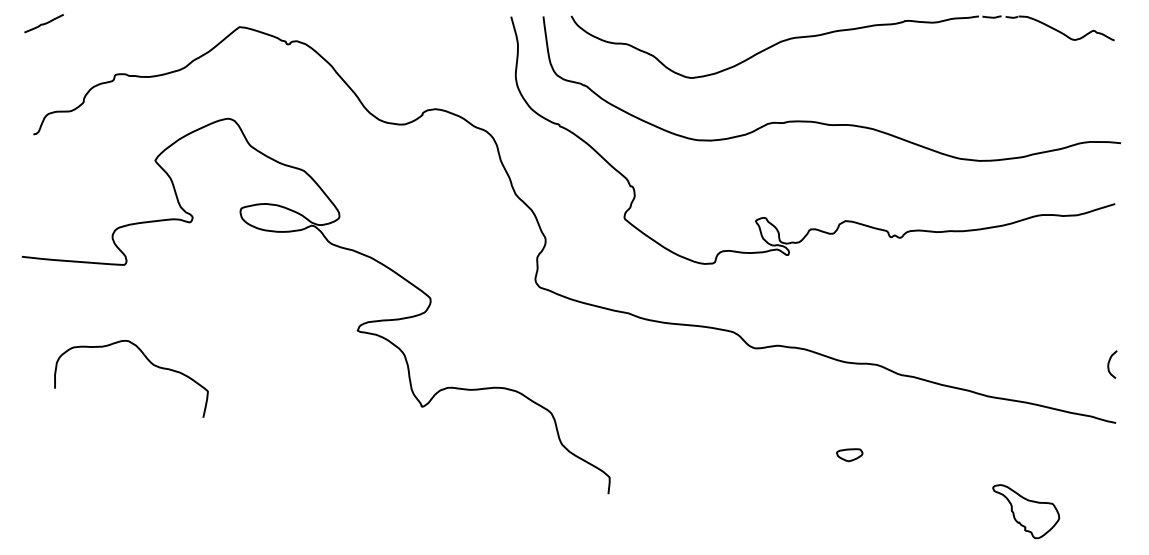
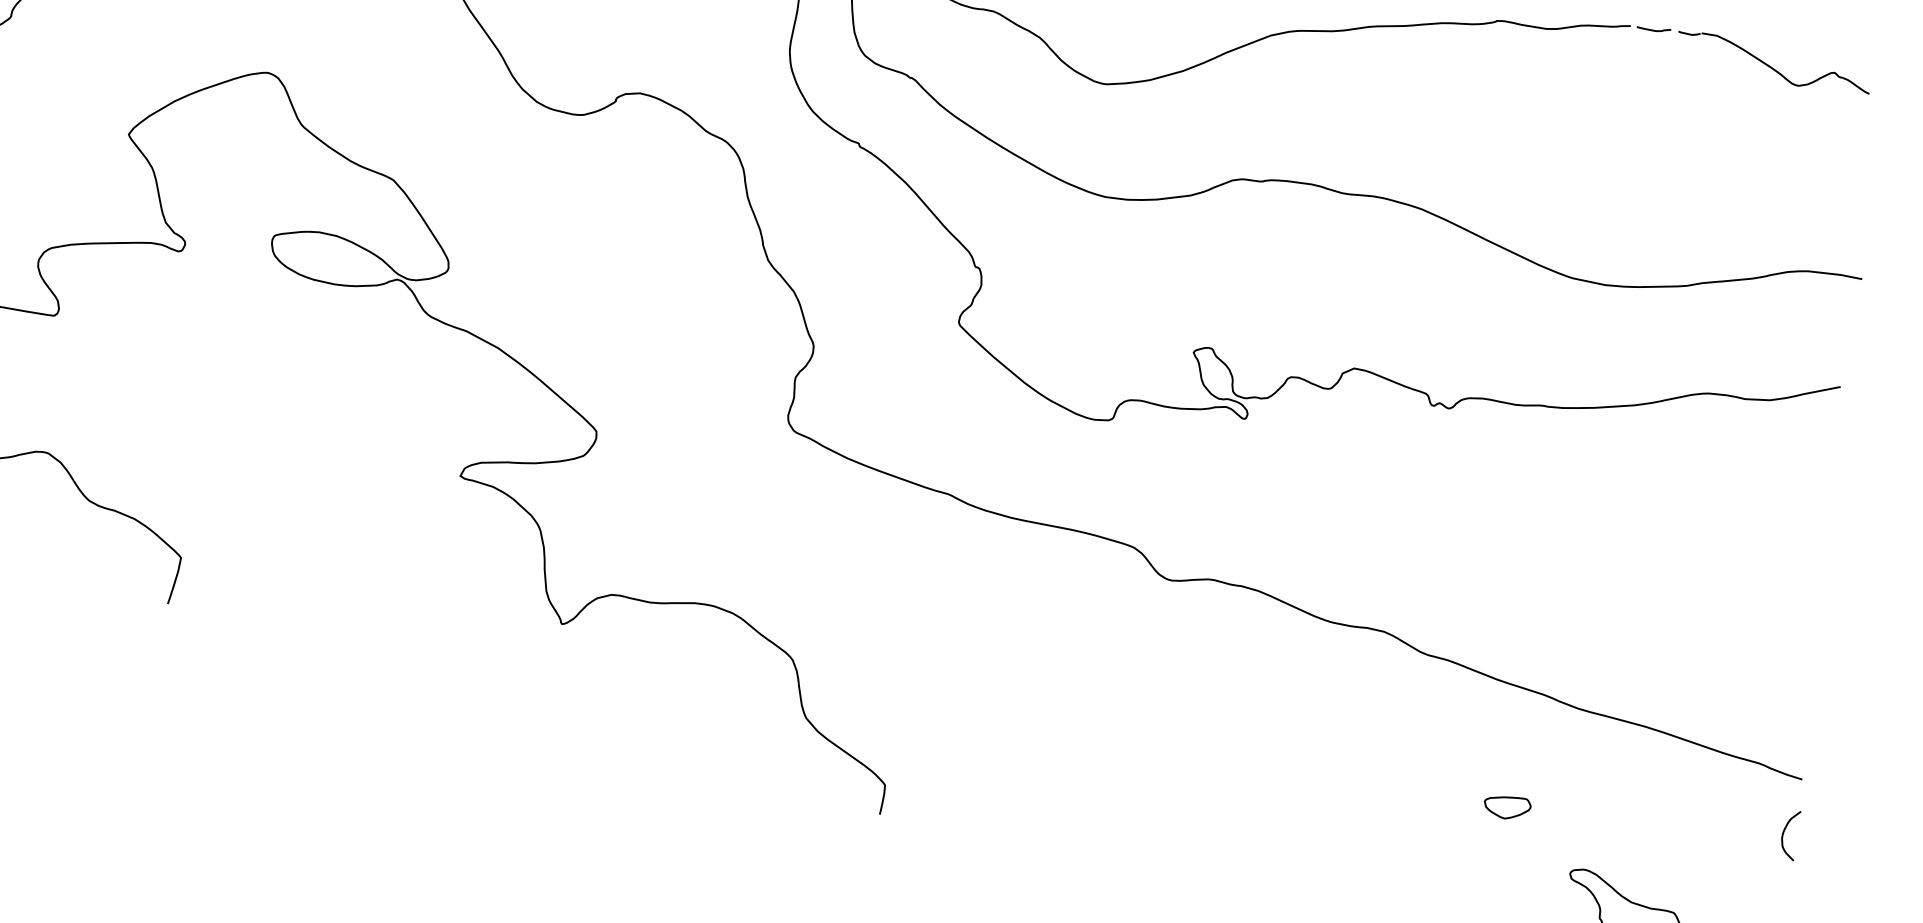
curve: (1109, 364) -> (1784, 834), moved
part: (849, 455) -> (1506, 808), moved

